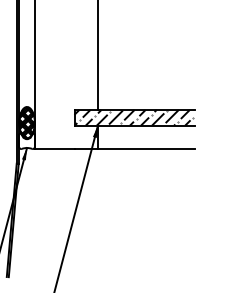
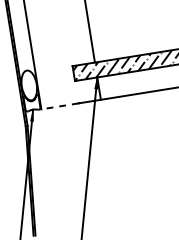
hatch: (26, 122) -> (28, 85), removed
line: (55, 149) -> (60, 106), solid -> dashed

